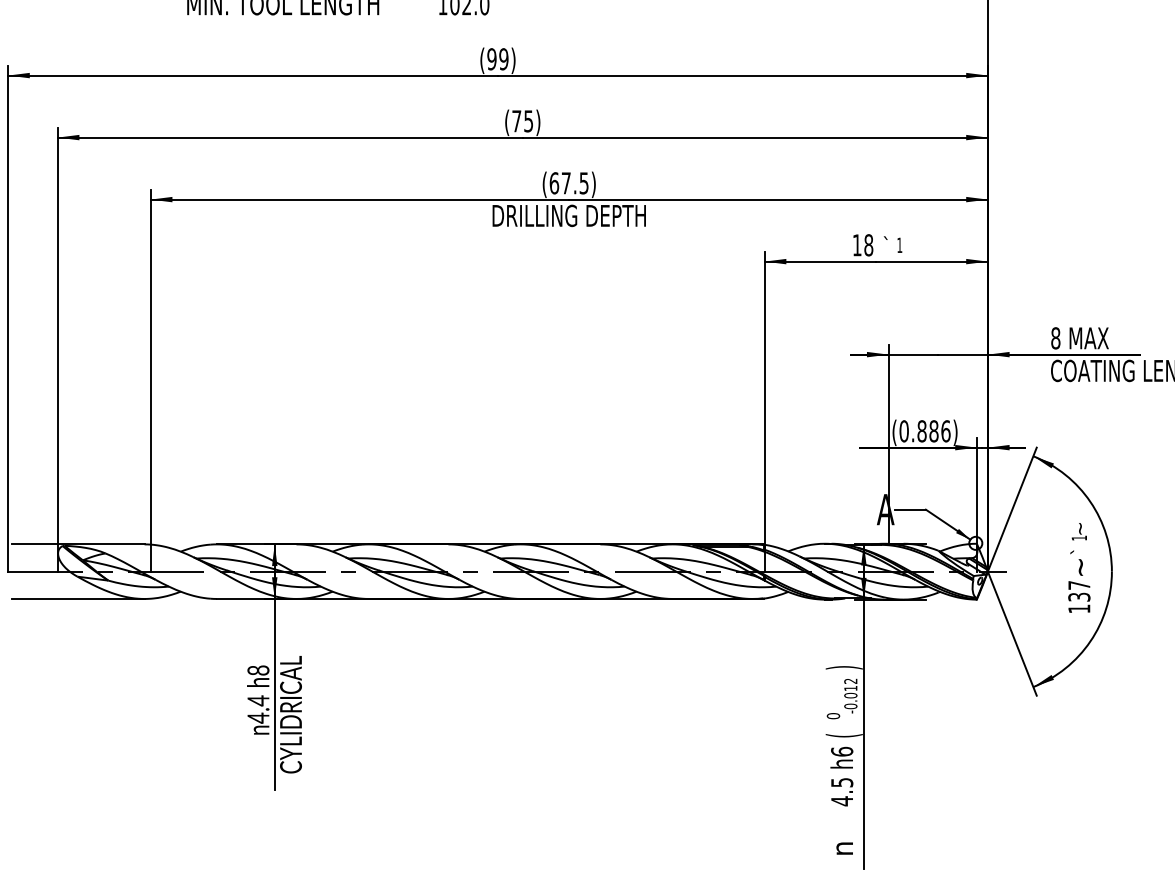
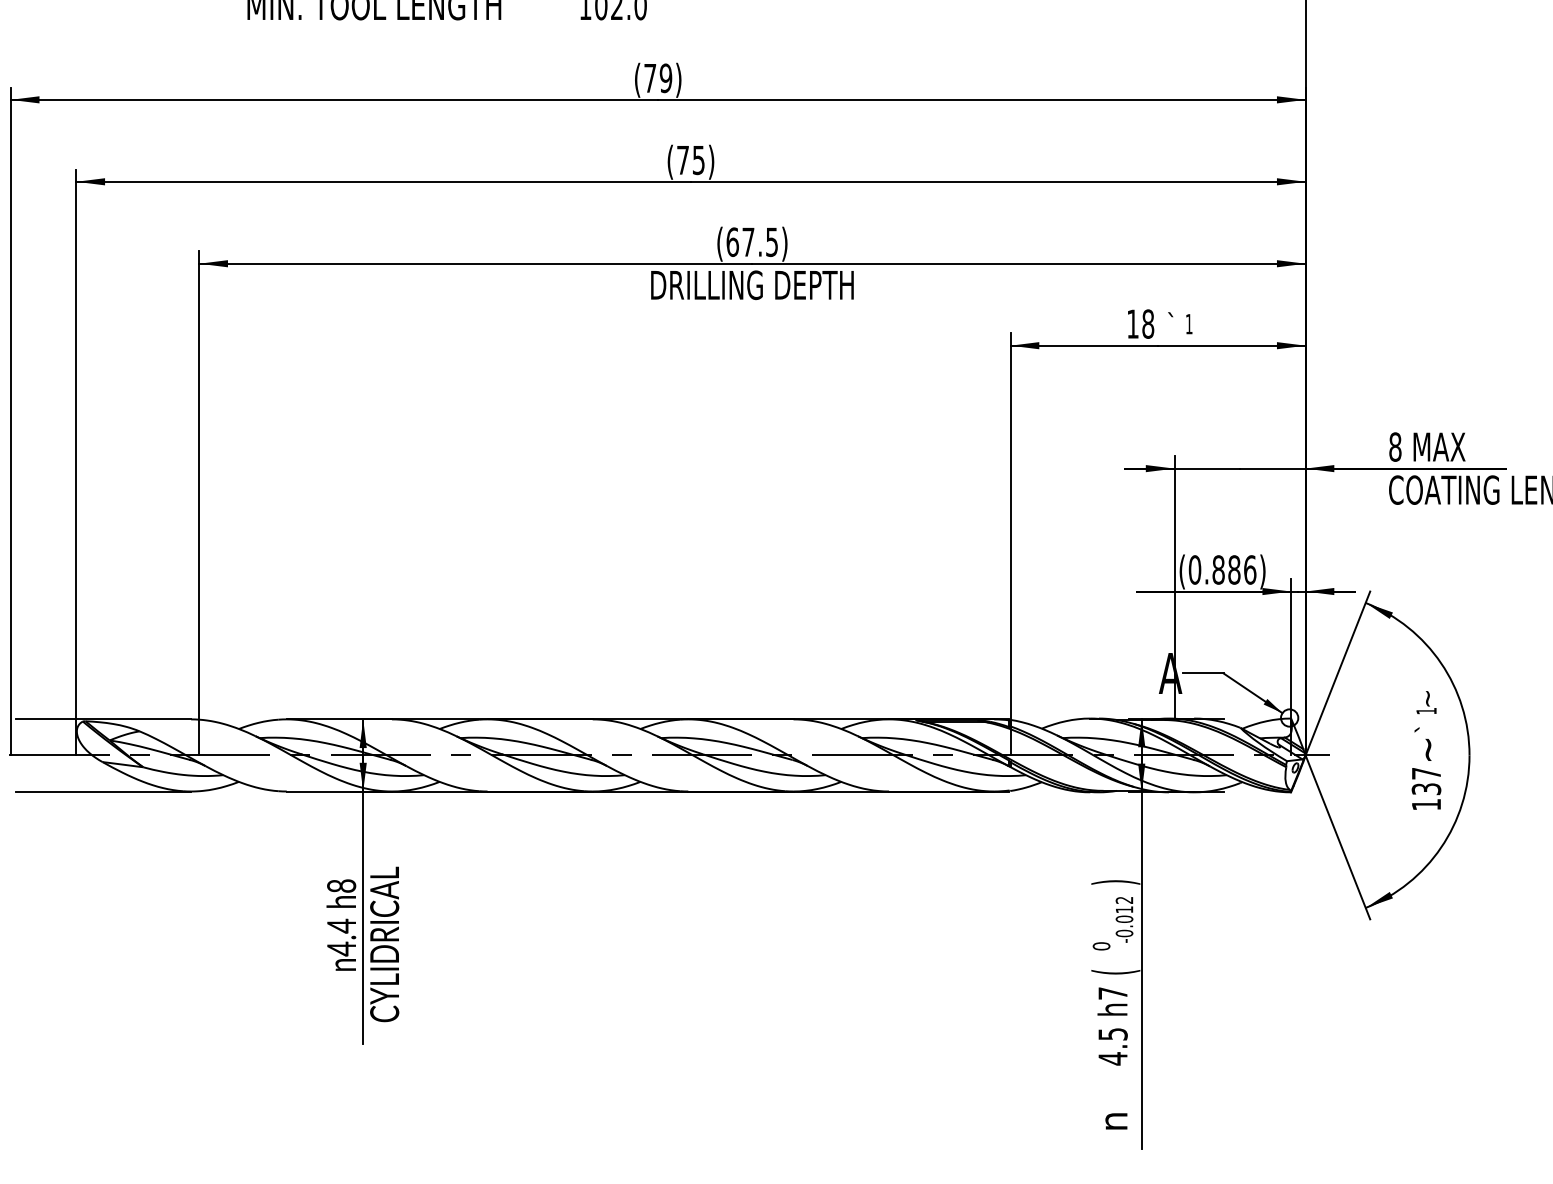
text: (492, 59) -> (650, 78), (99) -> (79)
text: (841, 751) -> (1112, 993), h6 -> h7

